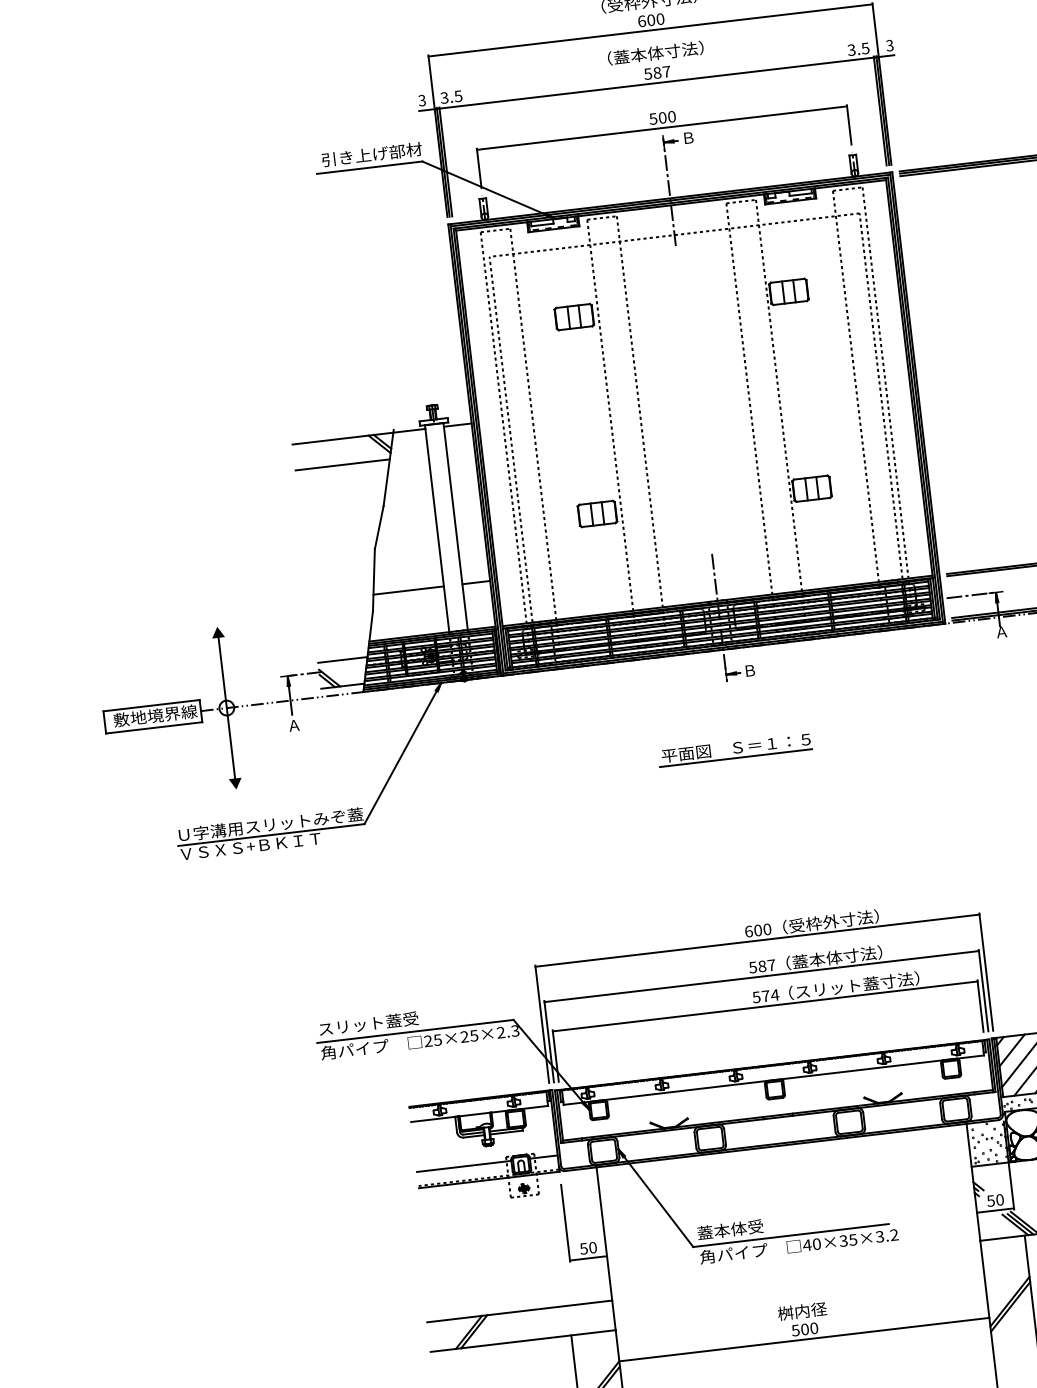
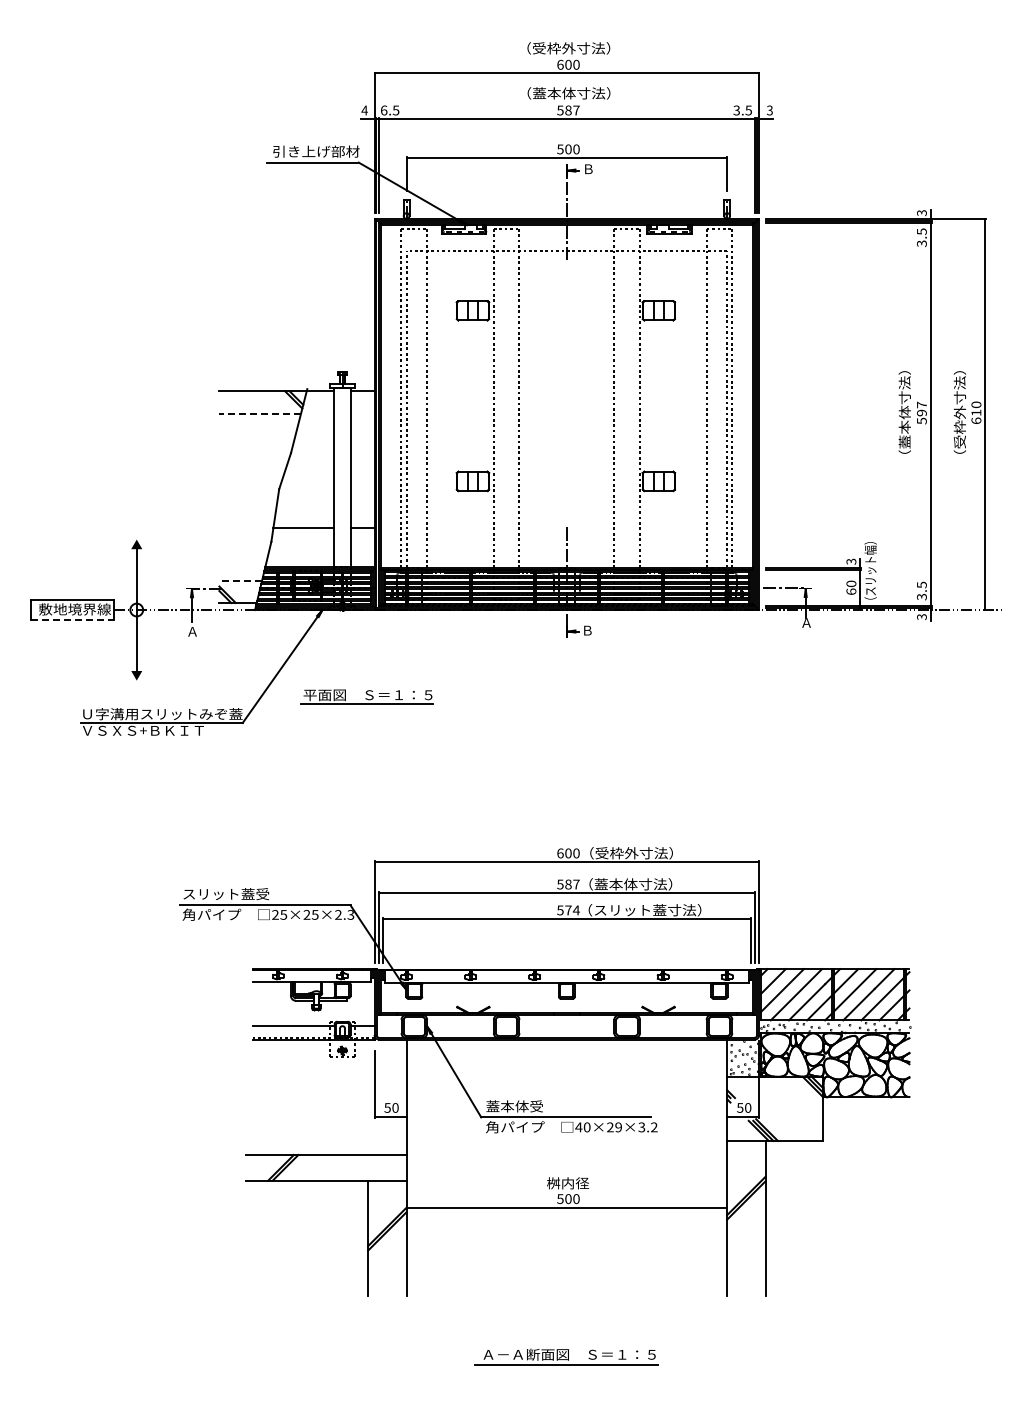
text: (443, 98) -> (383, 110), 3.5 -> 6.5
text: (421, 100) -> (364, 110), 3 -> 4
line: (343, 464) -> (260, 413), solid -> dashed
line: (342, 659) -> (240, 580), solid -> dashed
line: (153, 727) -> (72, 619), solid -> dashed
part: (734, 749) -> (366, 696), moved
text: (848, 1240) -> (614, 1127), 40×35×3.2 -> 40×29×3.2

